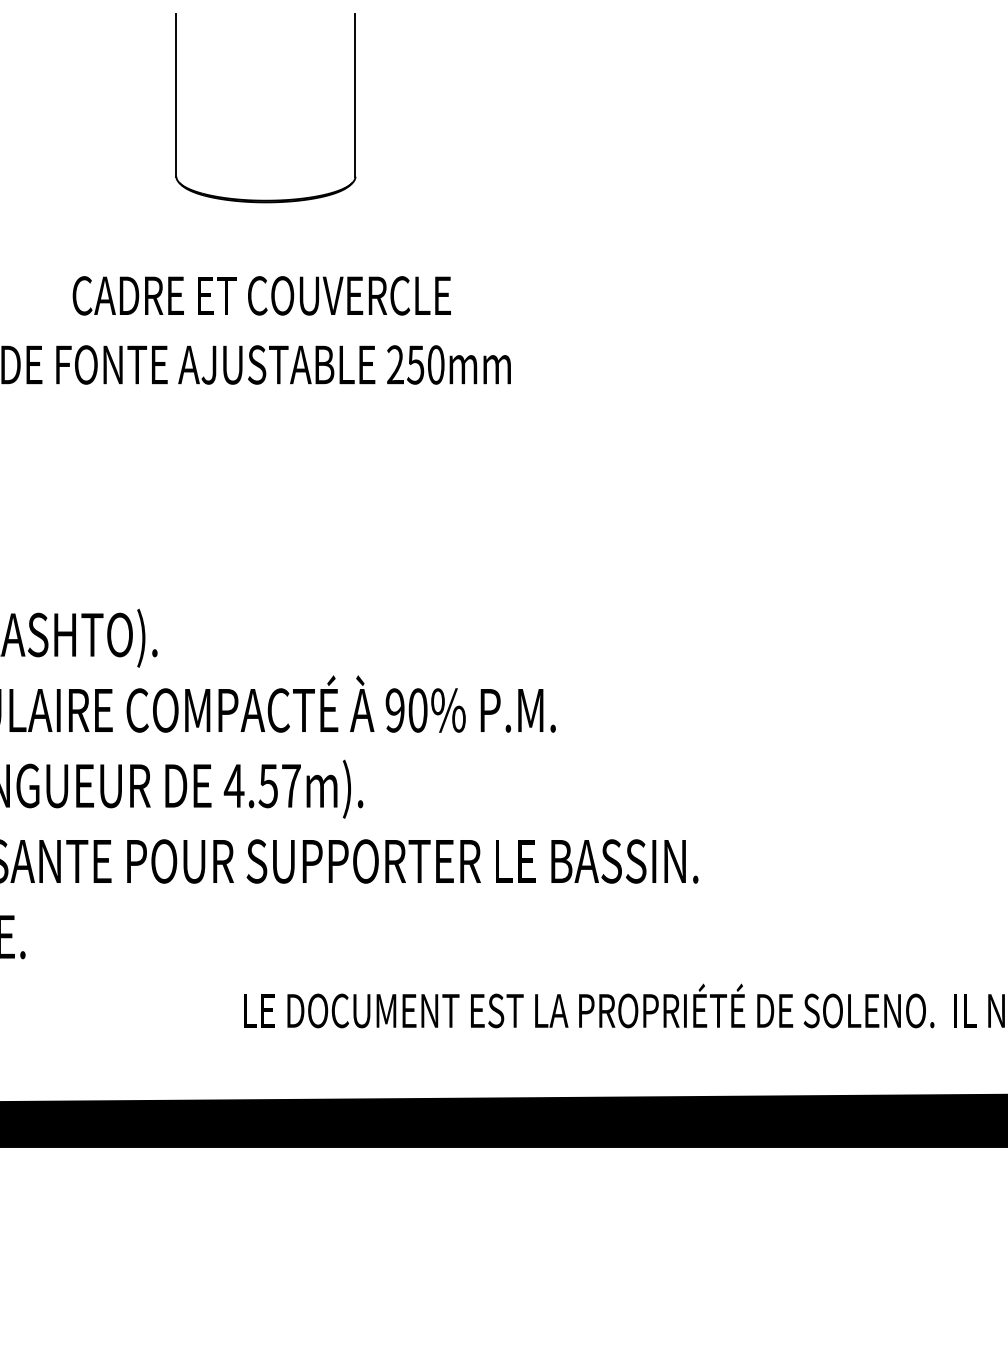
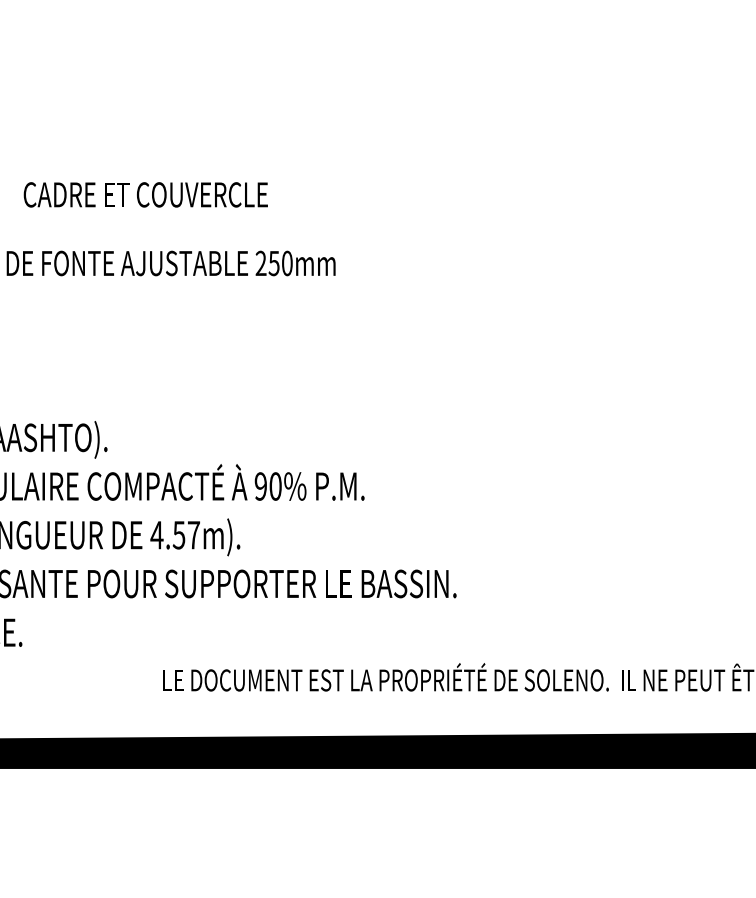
part: (177, 107) -> (120, 97), removed
text: (261, 295) -> (145, 194), moved

